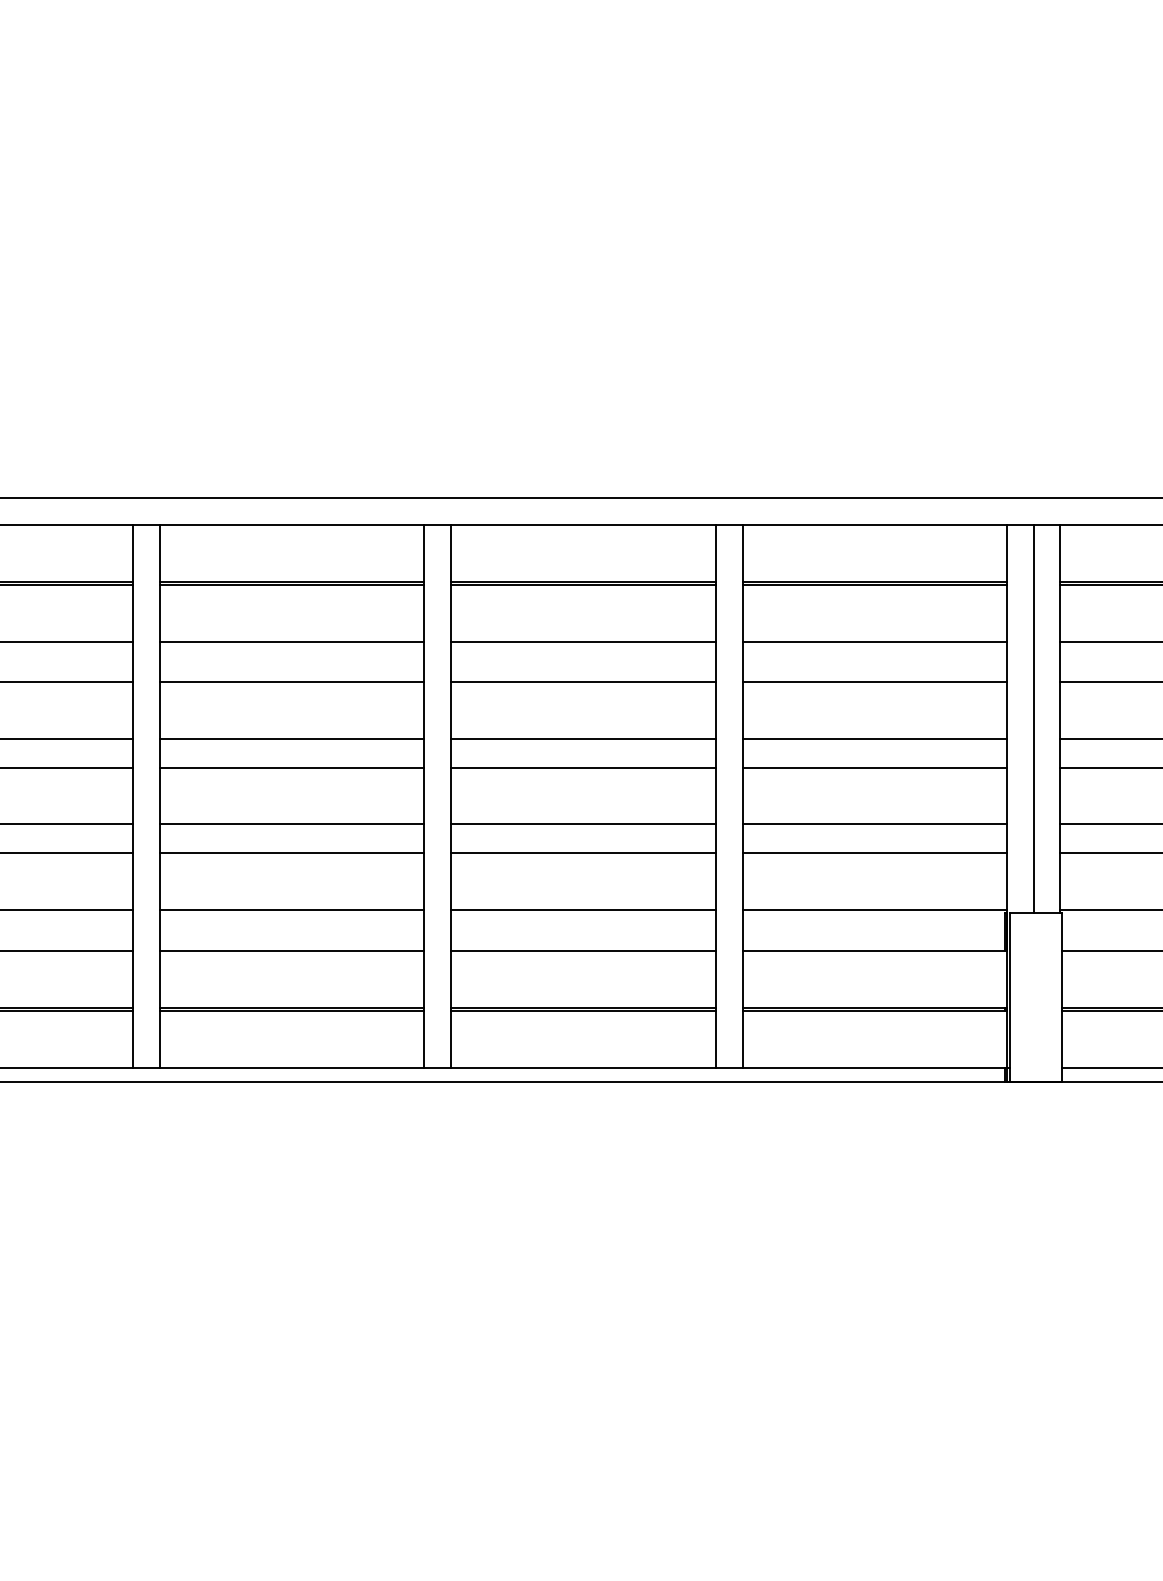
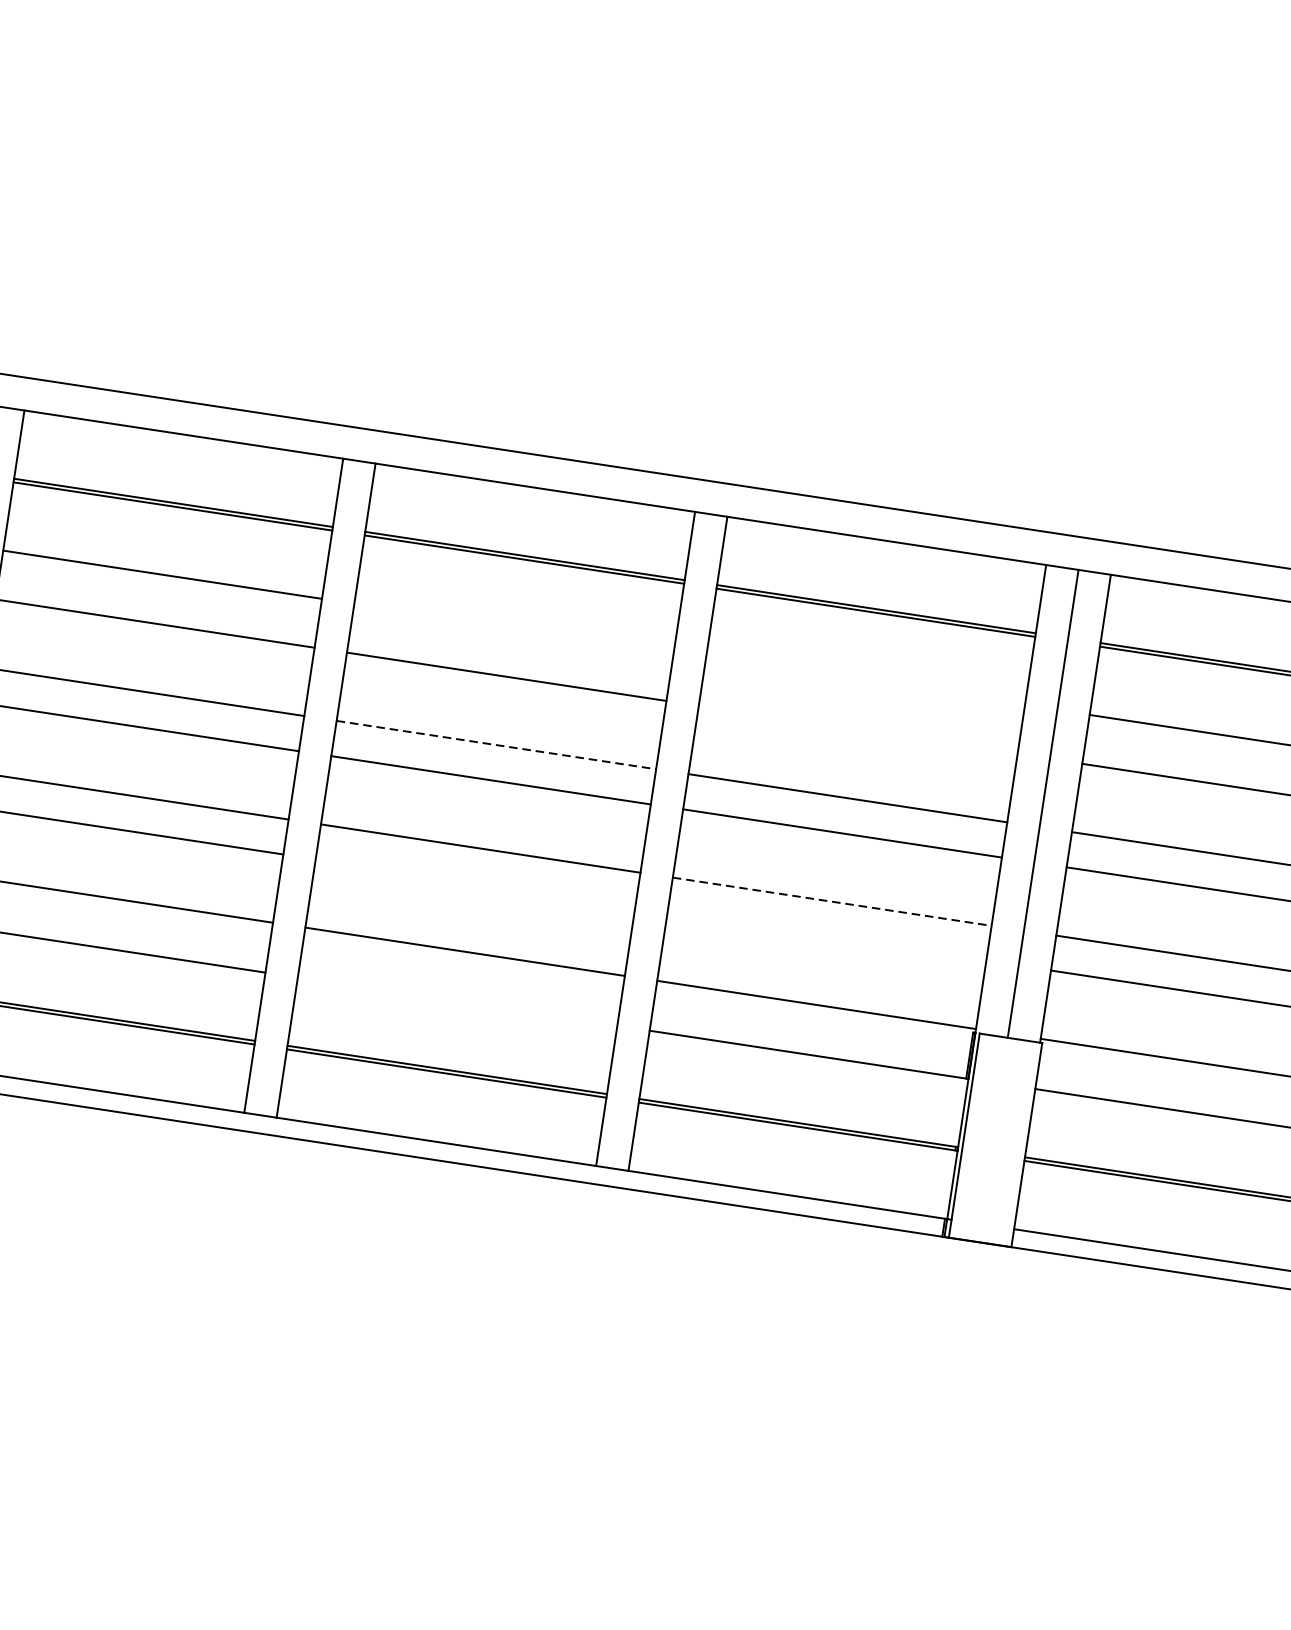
line: (582, 641) -> (513, 627), removed
line: (874, 641) -> (865, 681), removed
line: (874, 682) -> (857, 730), removed
line: (583, 738) -> (496, 744), solid -> dashed
line: (875, 824) -> (833, 901), solid -> dashed
line: (582, 853) -> (474, 883), removed
line: (874, 853) -> (826, 936), removed
line: (582, 951) -> (456, 1001), removed

